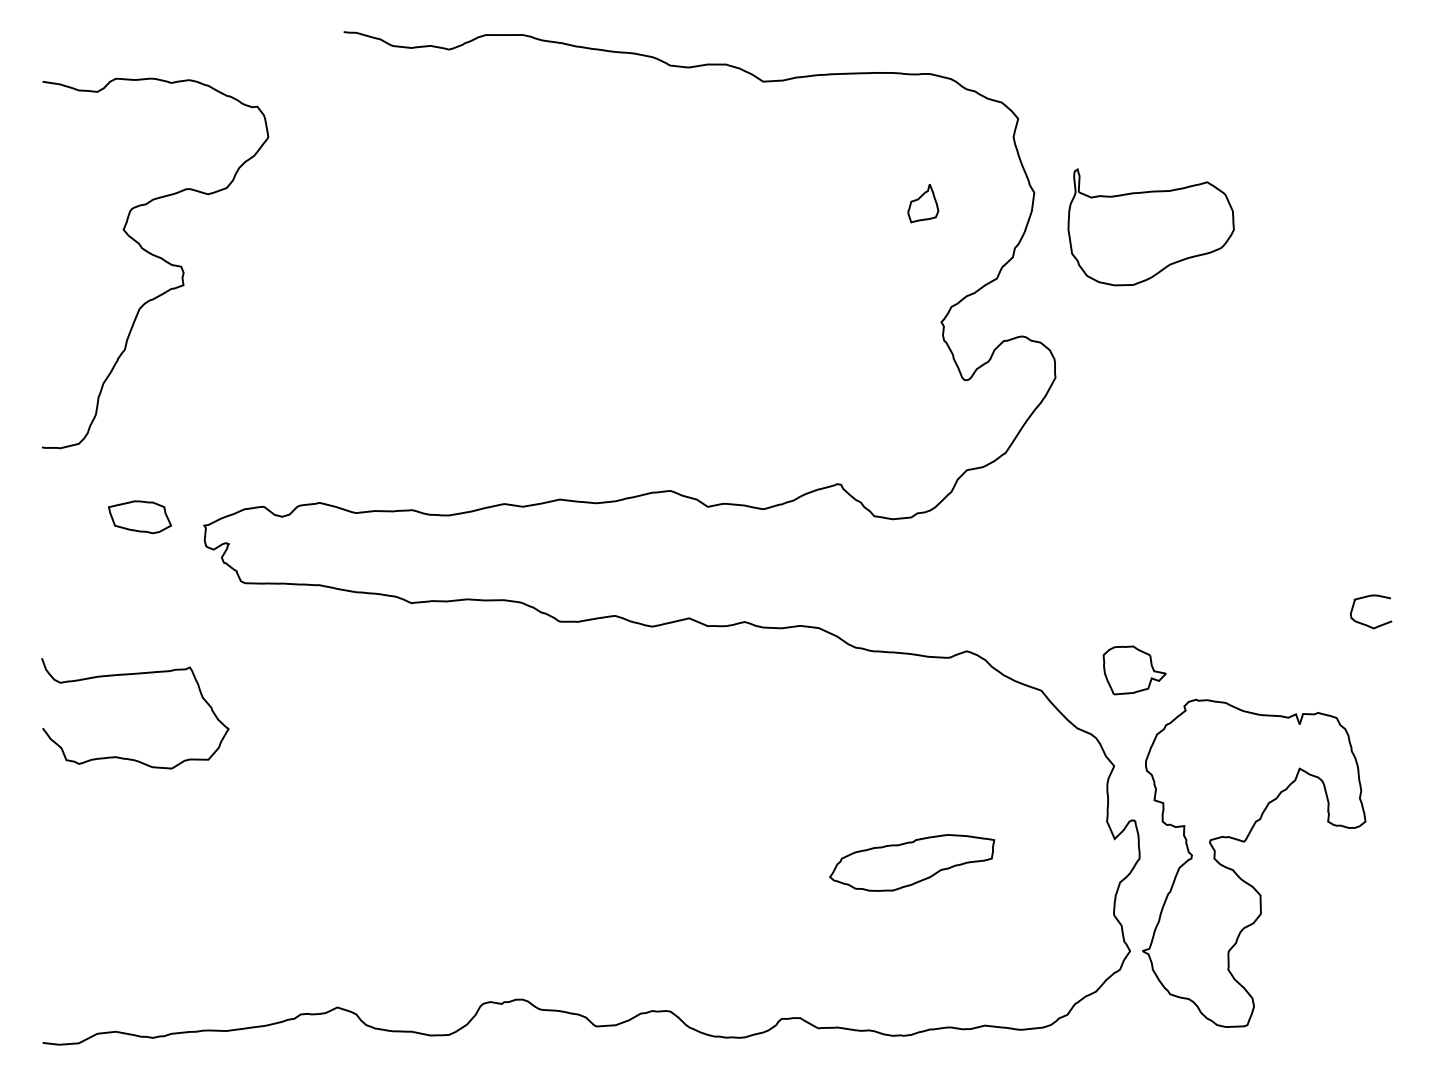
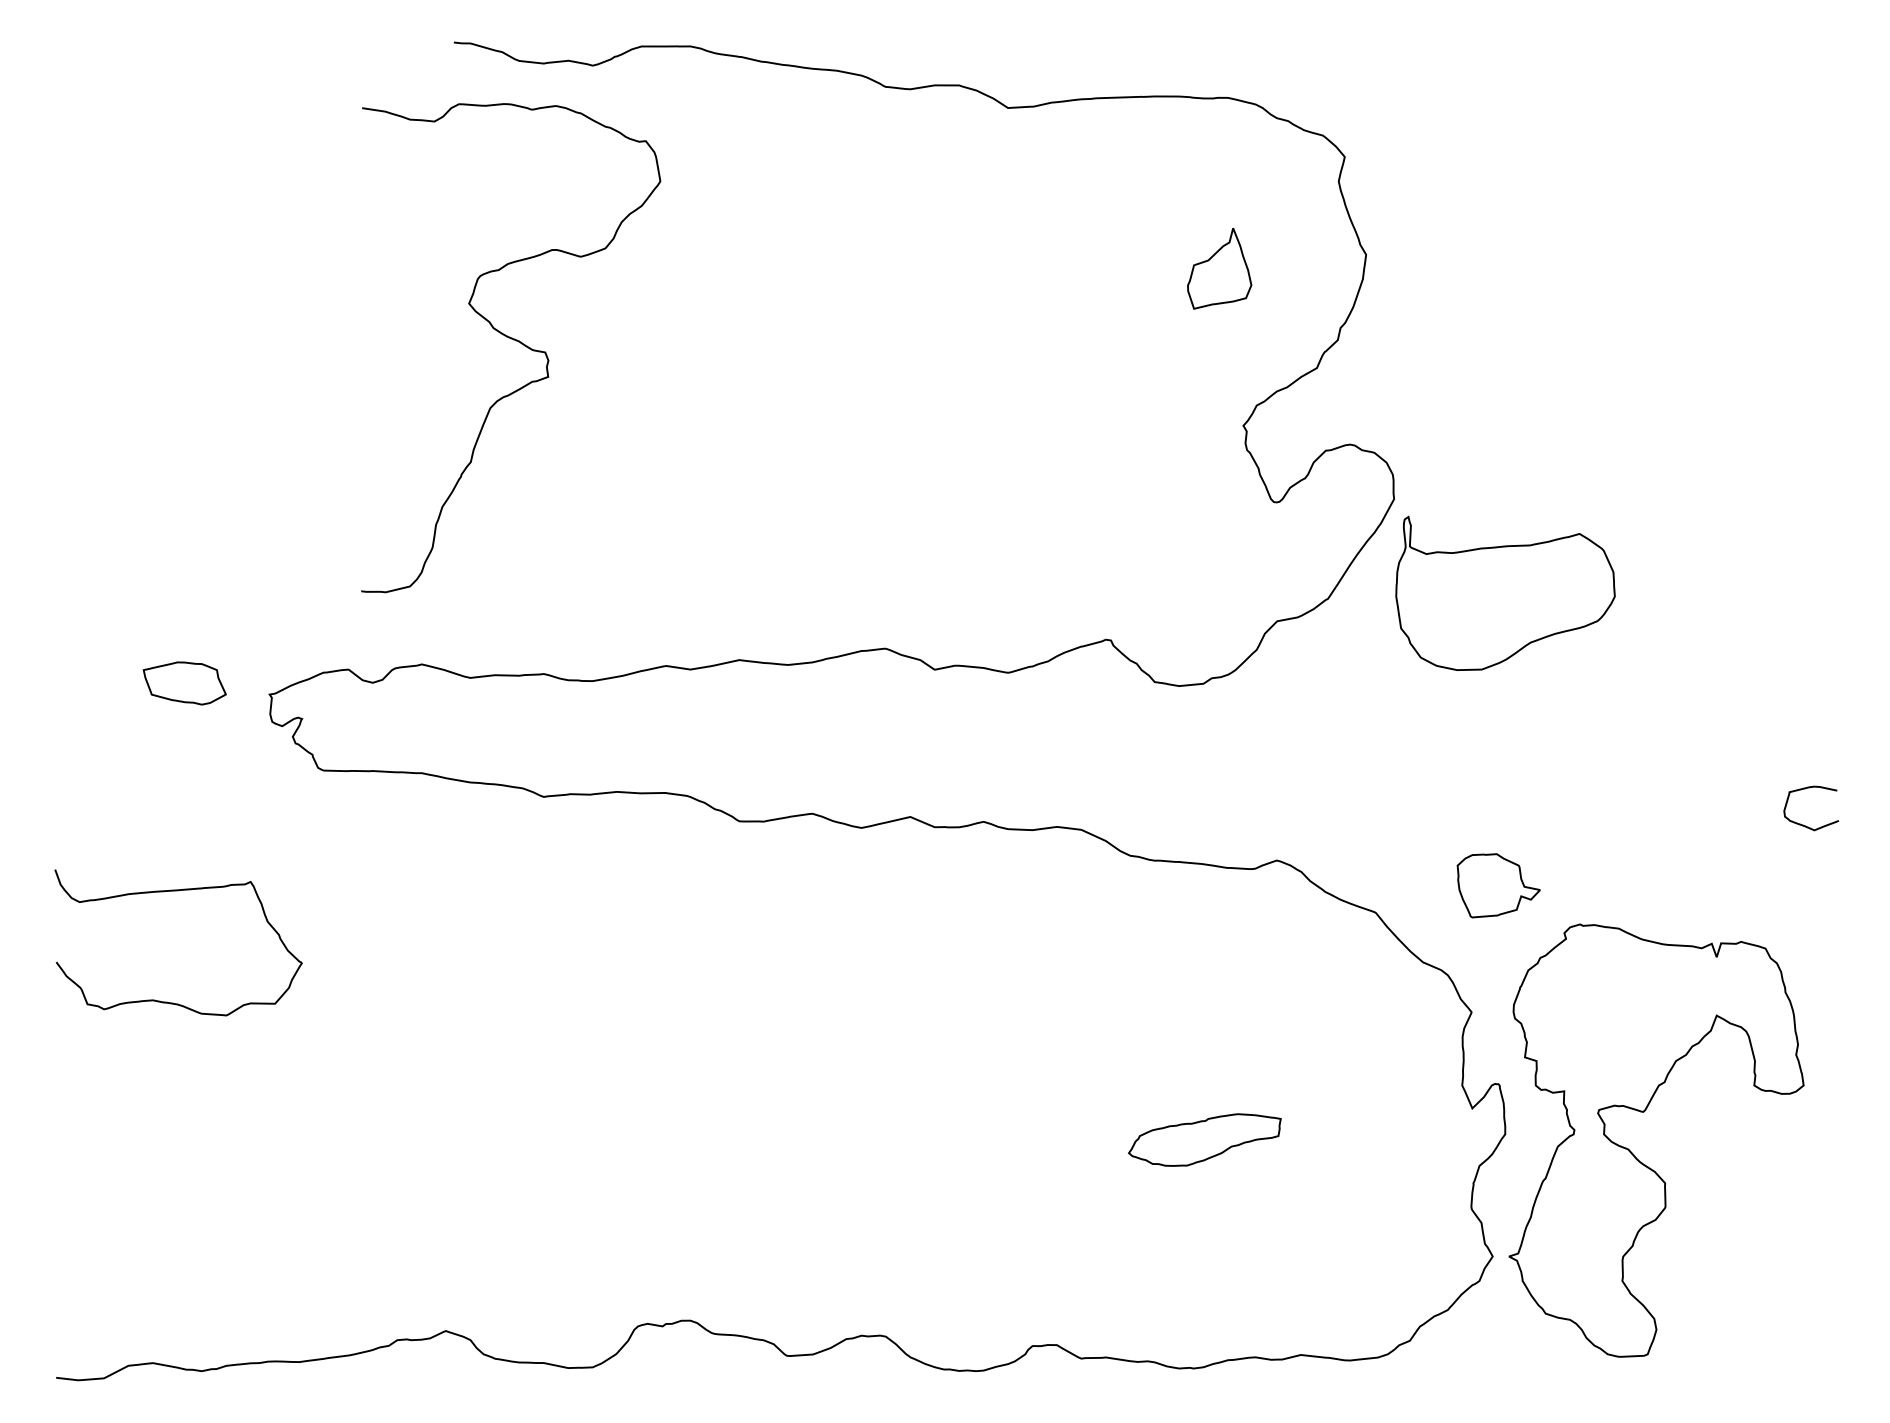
part: (923, 203) -> (1219, 268), size x1.6
part: (1151, 226) -> (1505, 592), moved
curve: (157, 257) -> (513, 340), moved
part: (911, 862) -> (1204, 1139), size x0.7

